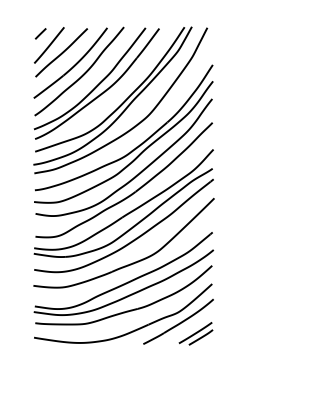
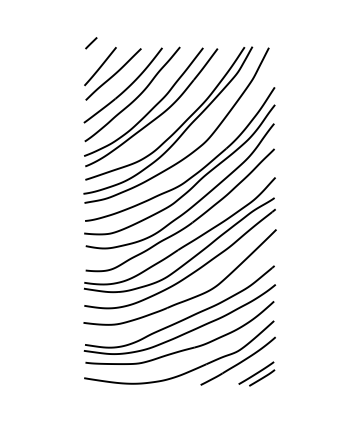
line: (40, 34) -> (91, 43), moved

